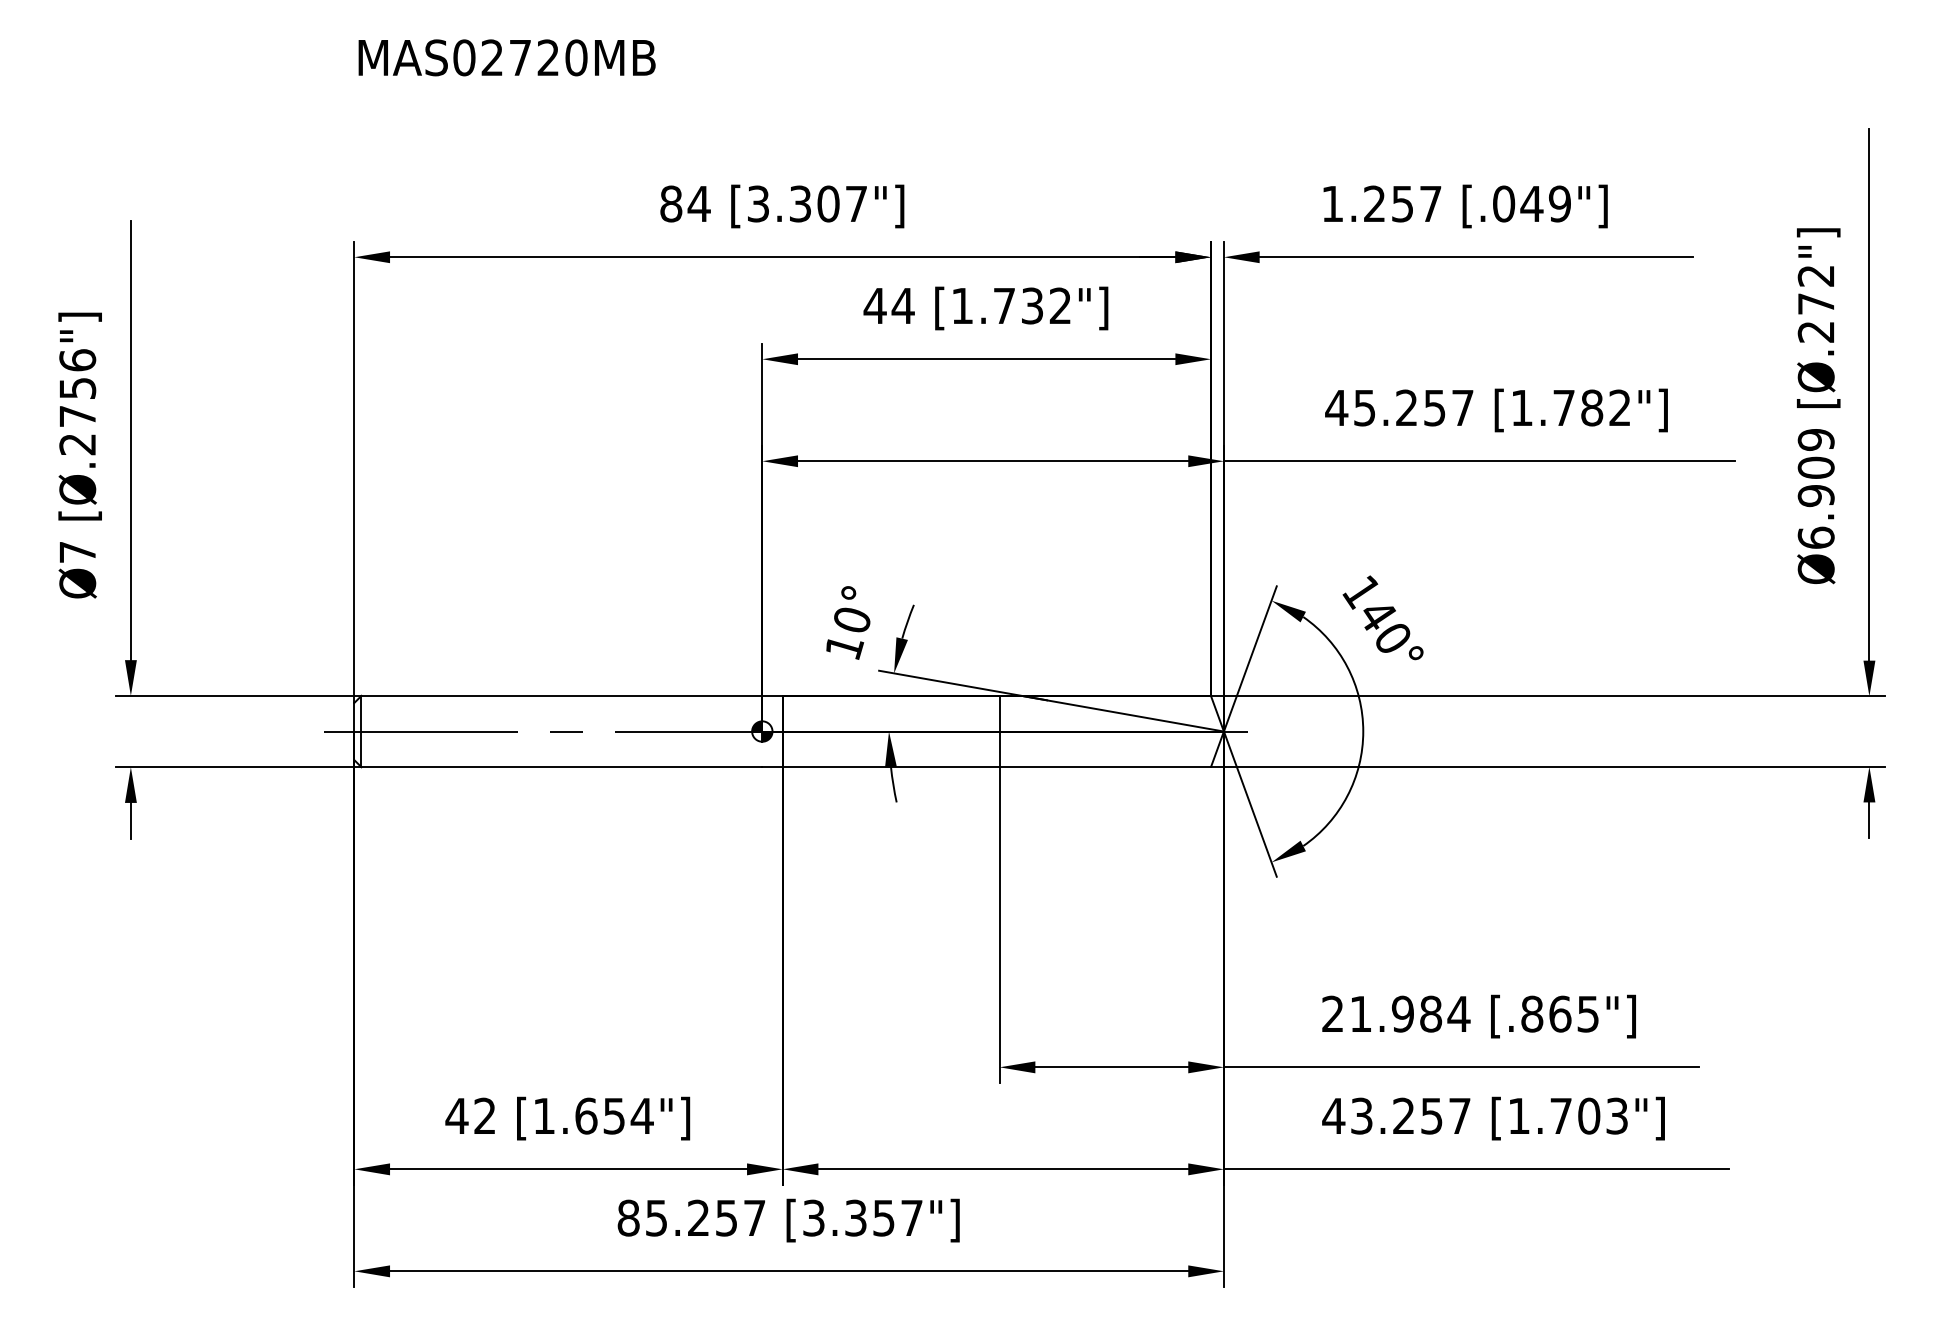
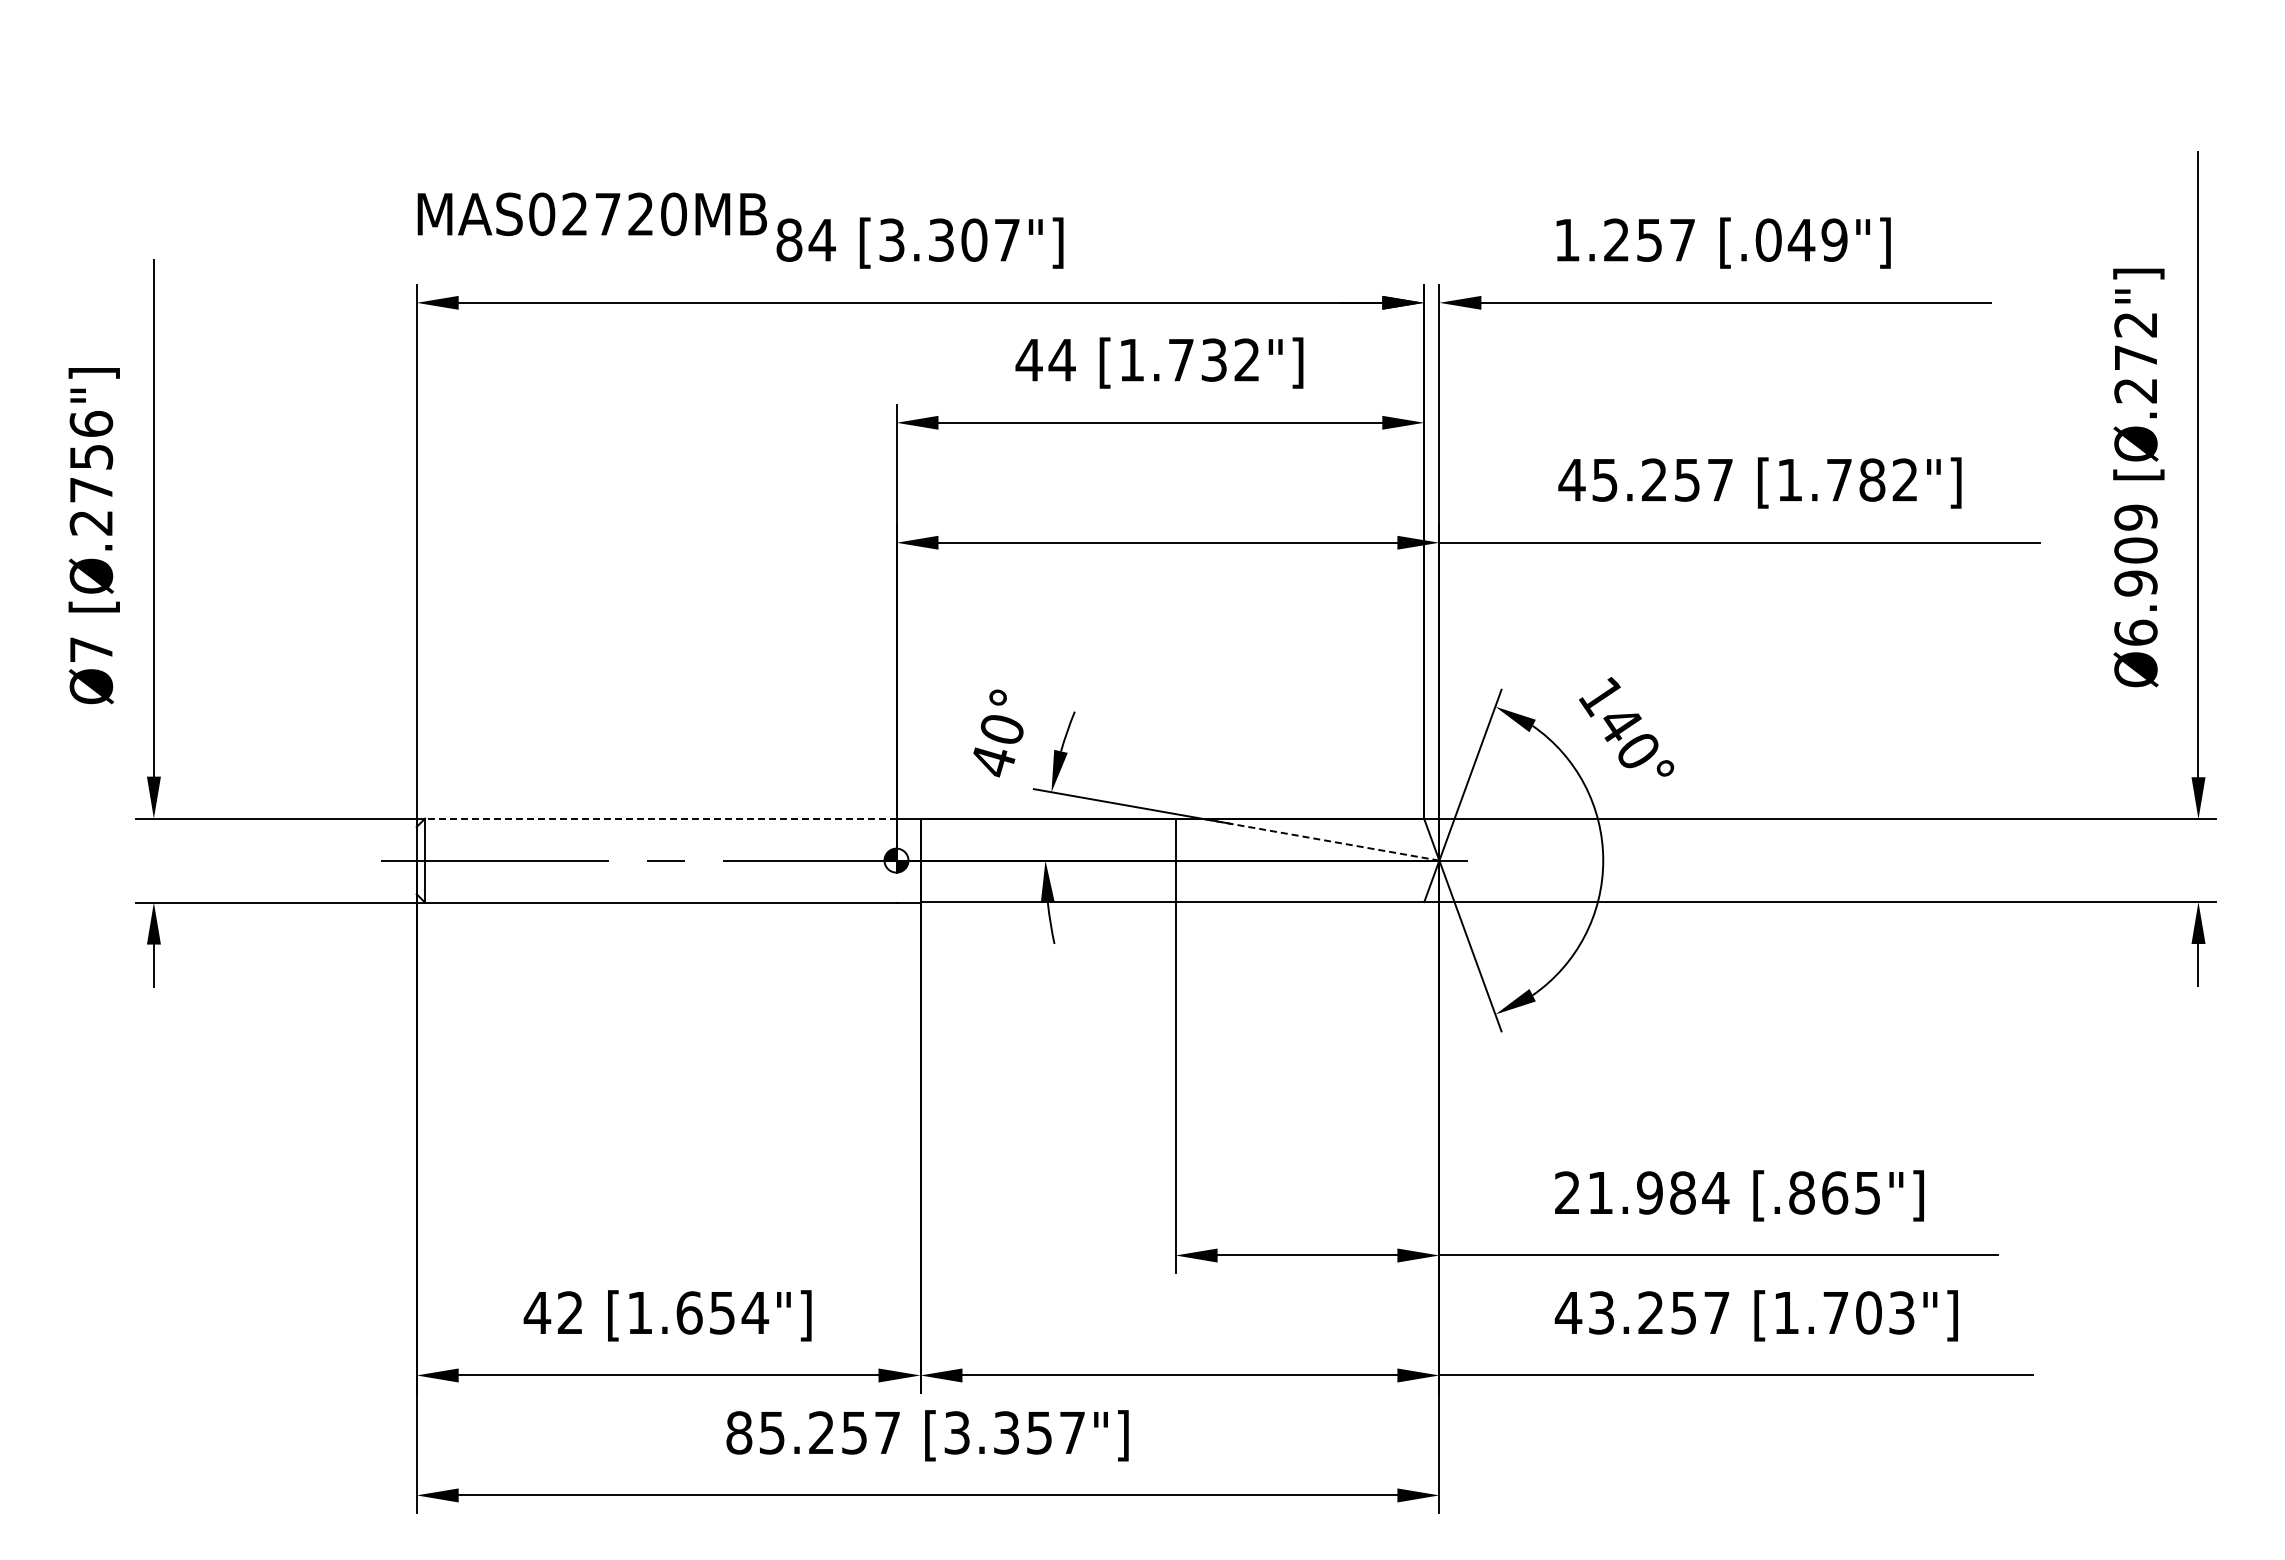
text: (506, 58) -> (591, 214), moved
text: (844, 648) -> (993, 762), 10° -> 40°
line: (561, 695) -> (660, 818), solid -> dashed
line: (1123, 713) -> (1321, 839), solid -> dashed

